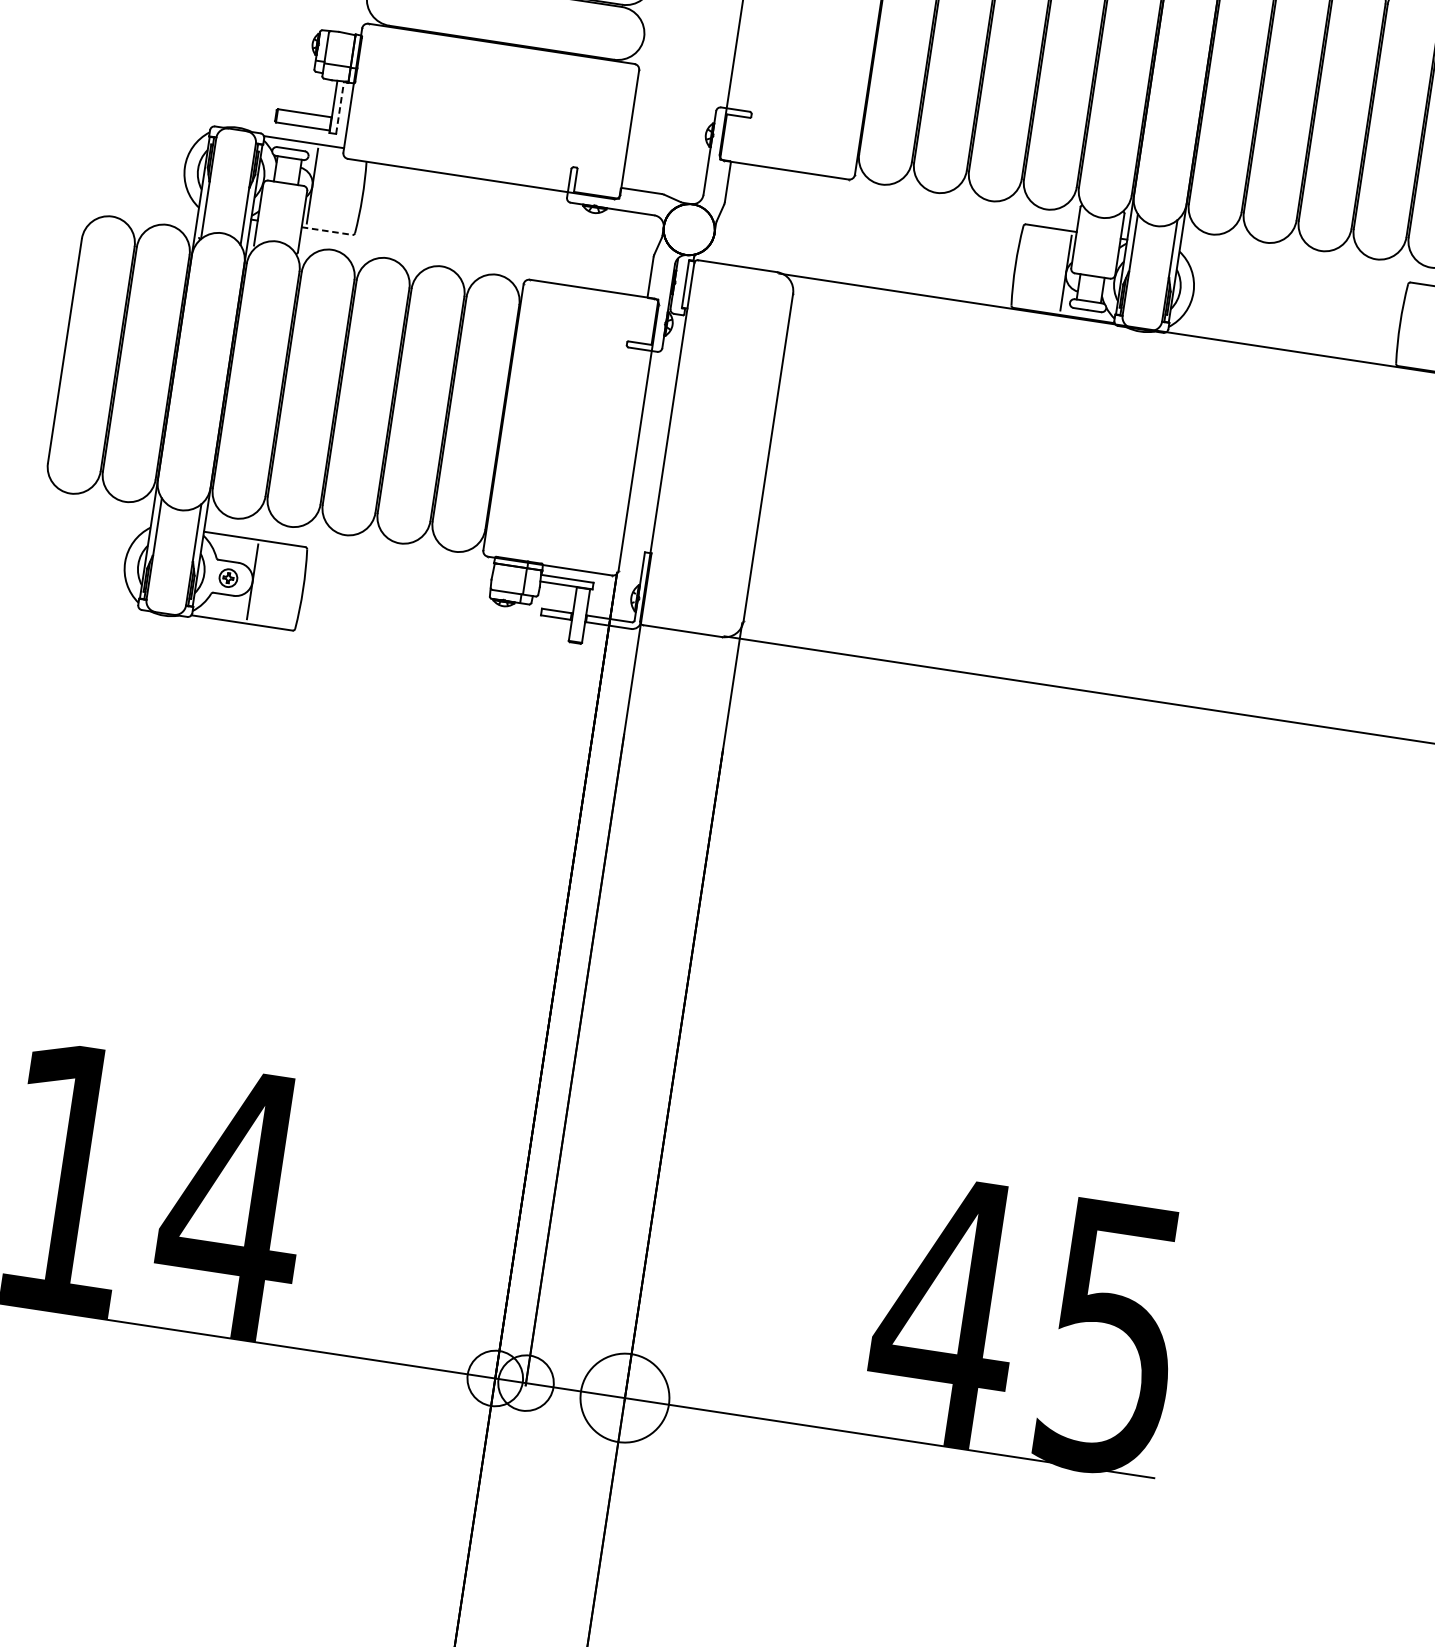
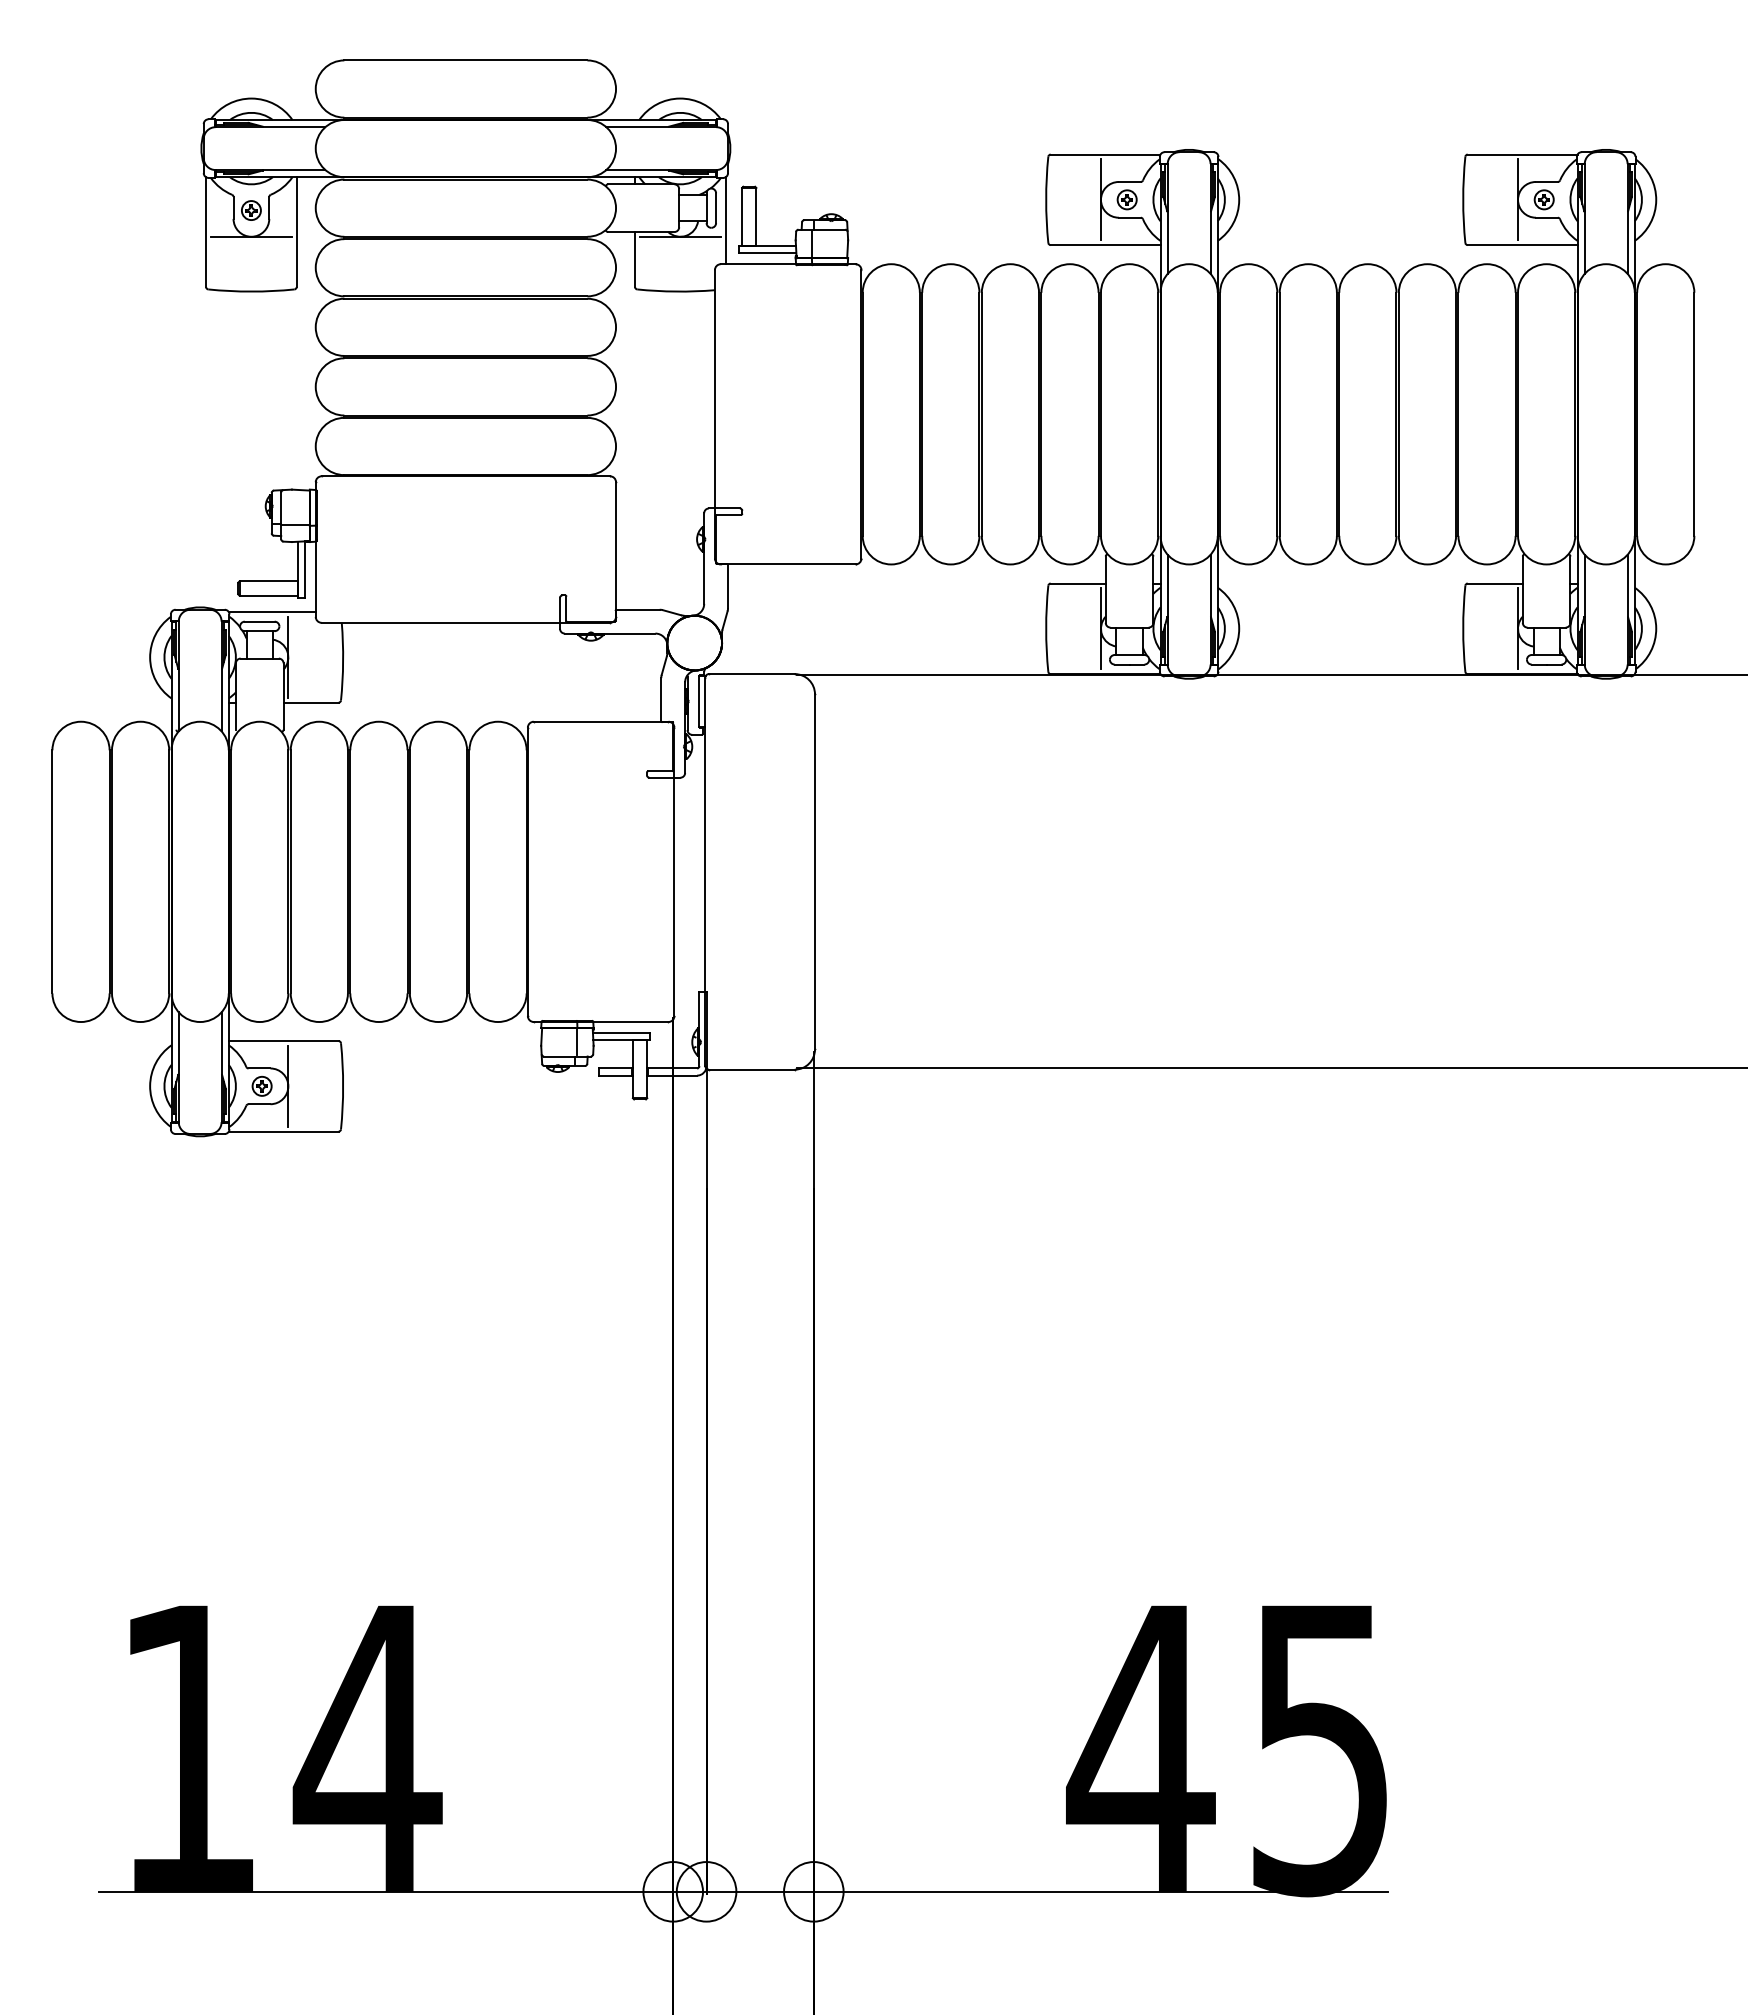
line: (340, 107) -> (305, 569), dashed -> solid
line: (327, 230) -> (311, 702), dashed -> solid
circle: (624, 1397) -> (813, 1891), size x0.62

